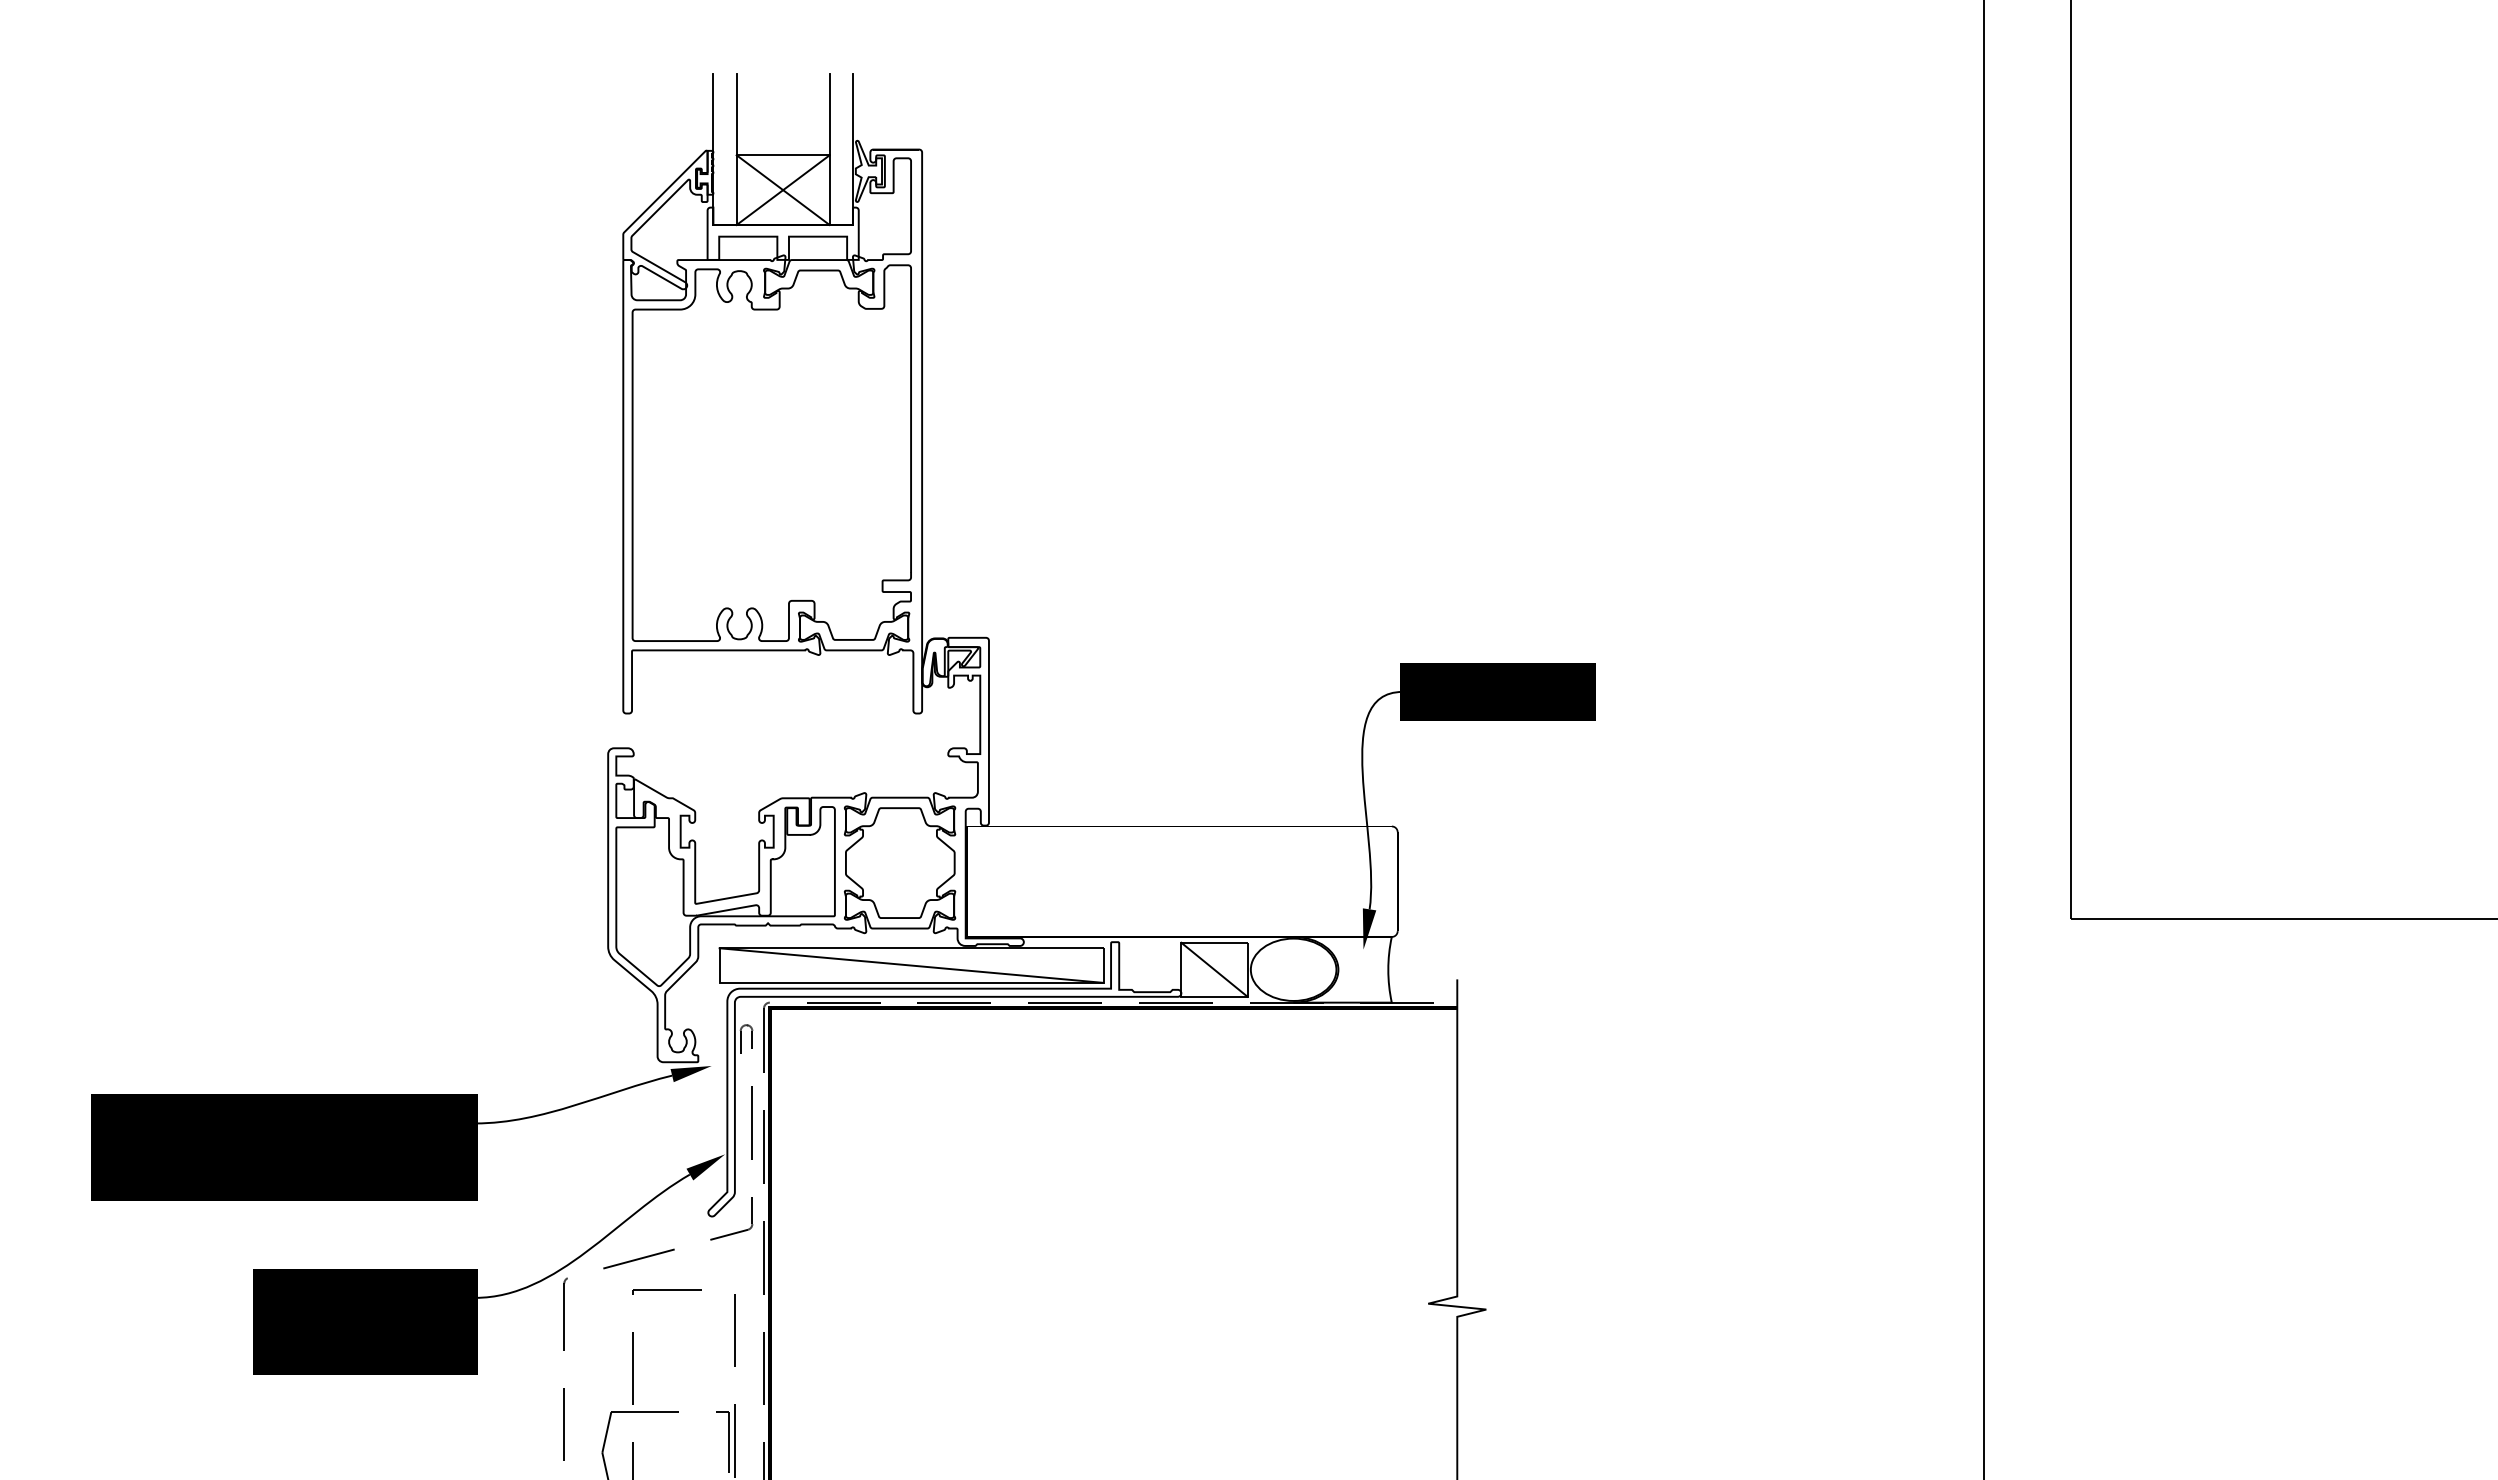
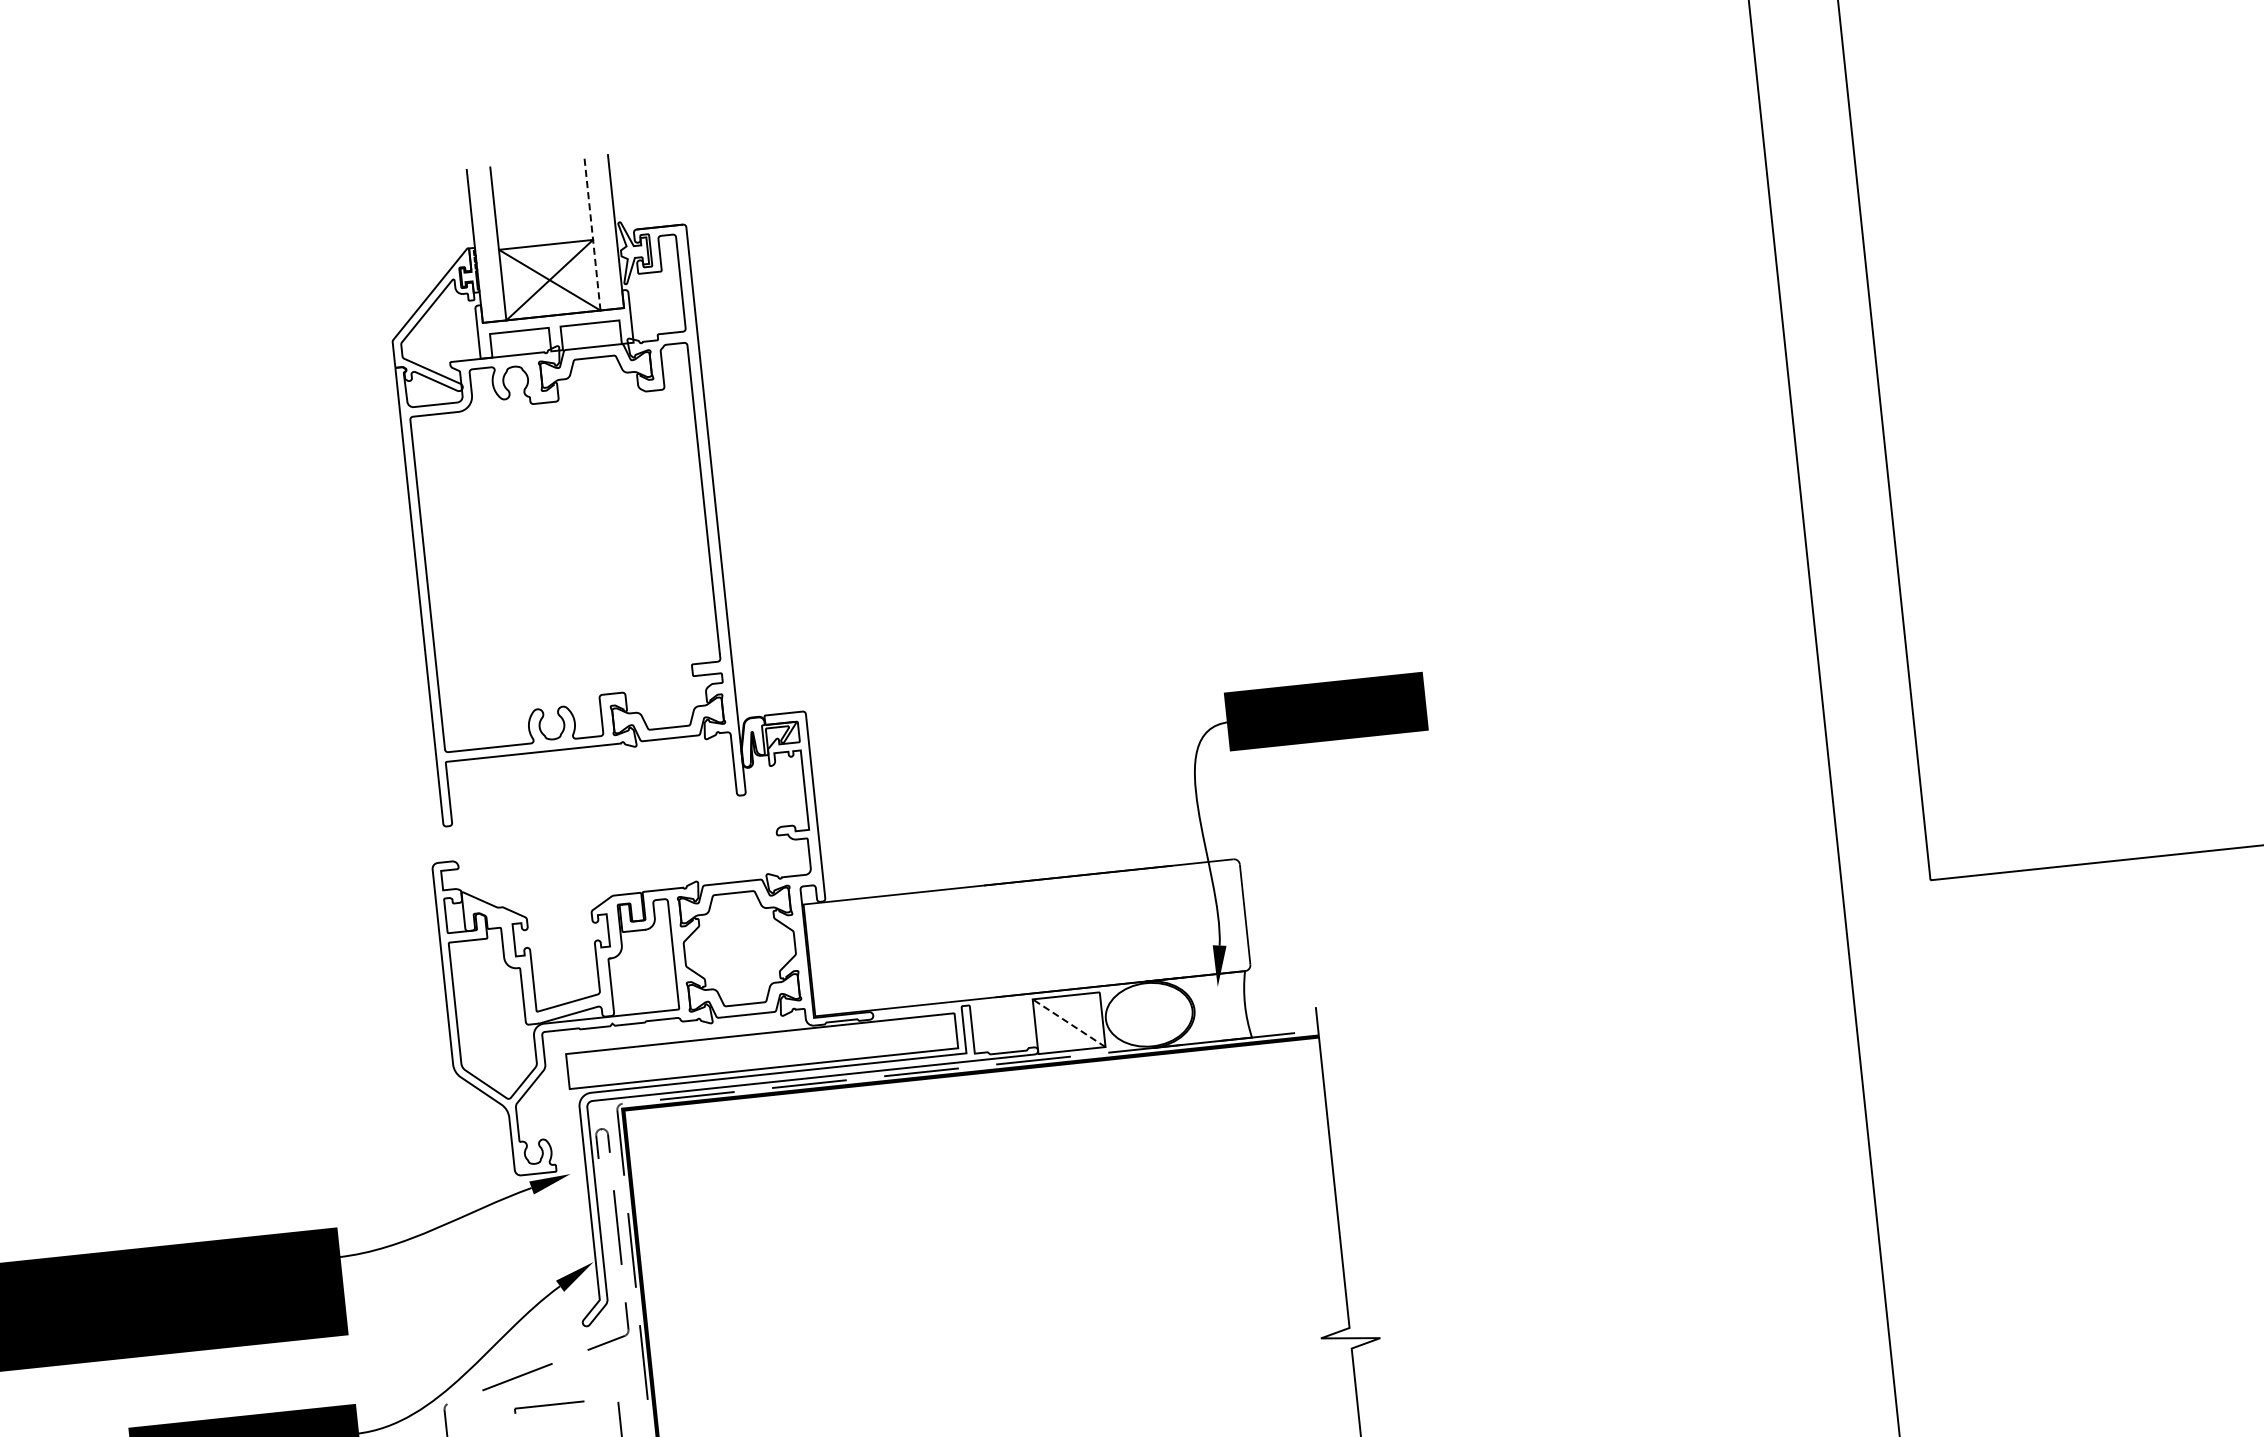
line: (829, 149) -> (592, 234), solid -> dashed
line: (911, 965) -> (762, 1051), removed
line: (1214, 969) -> (1069, 1022), solid -> dashed

